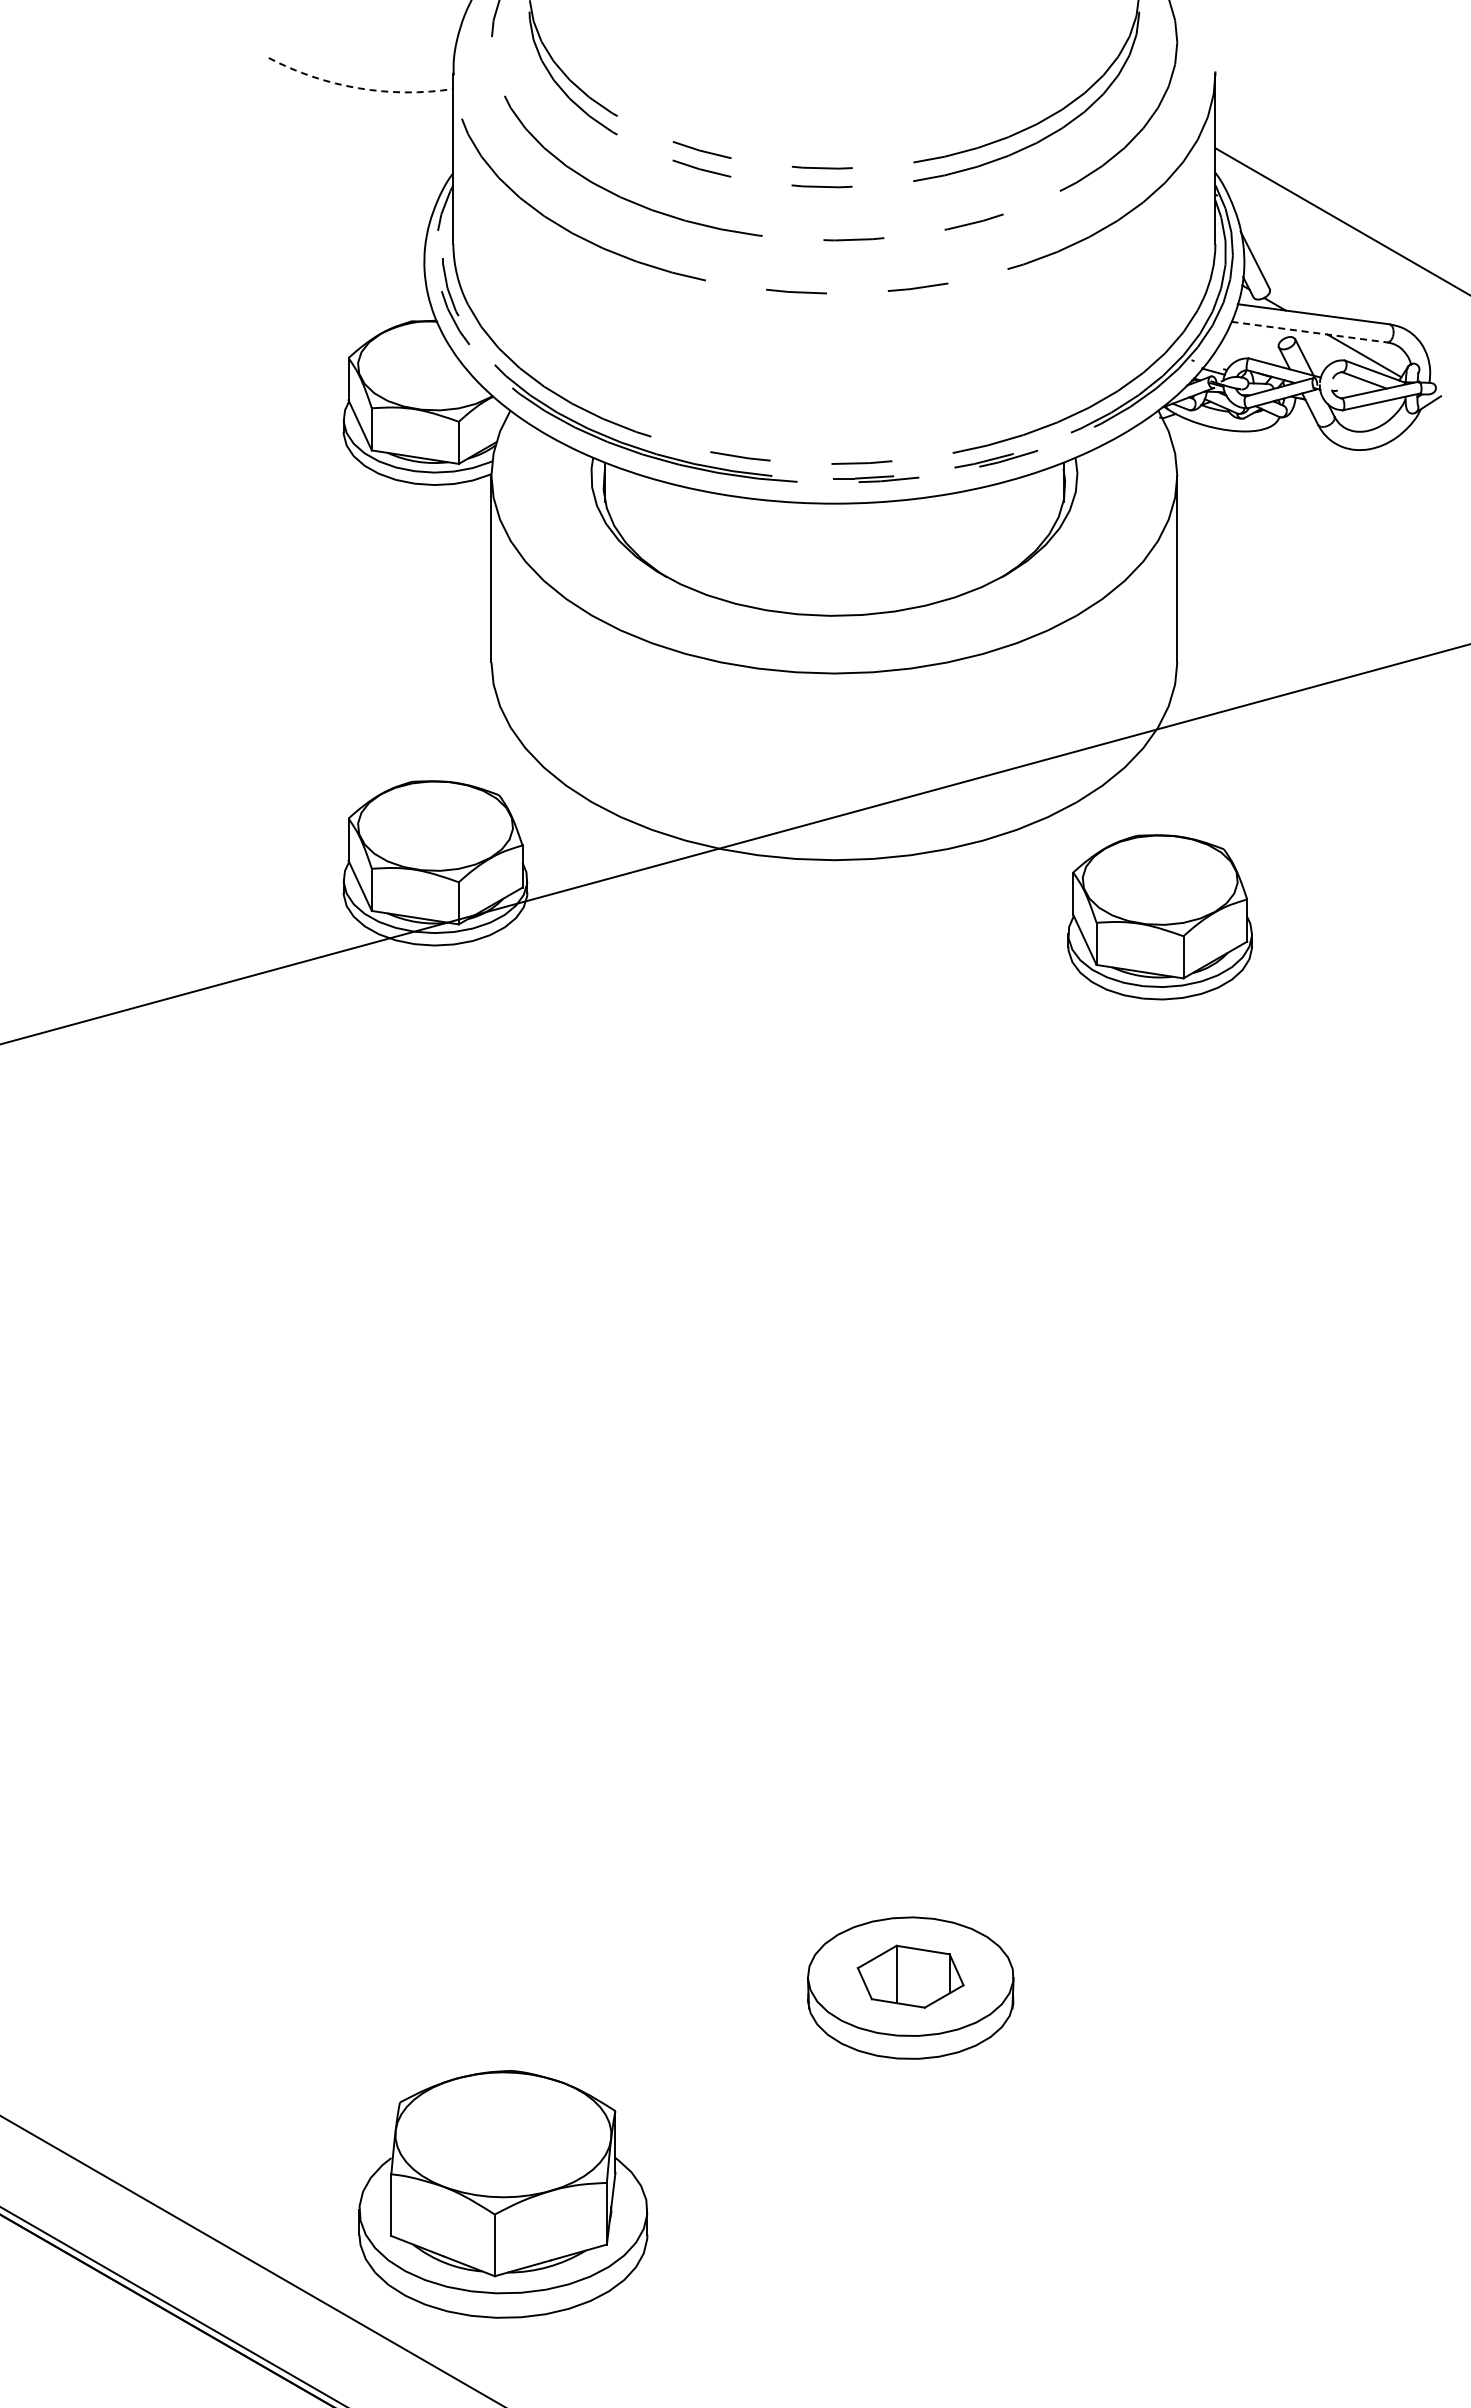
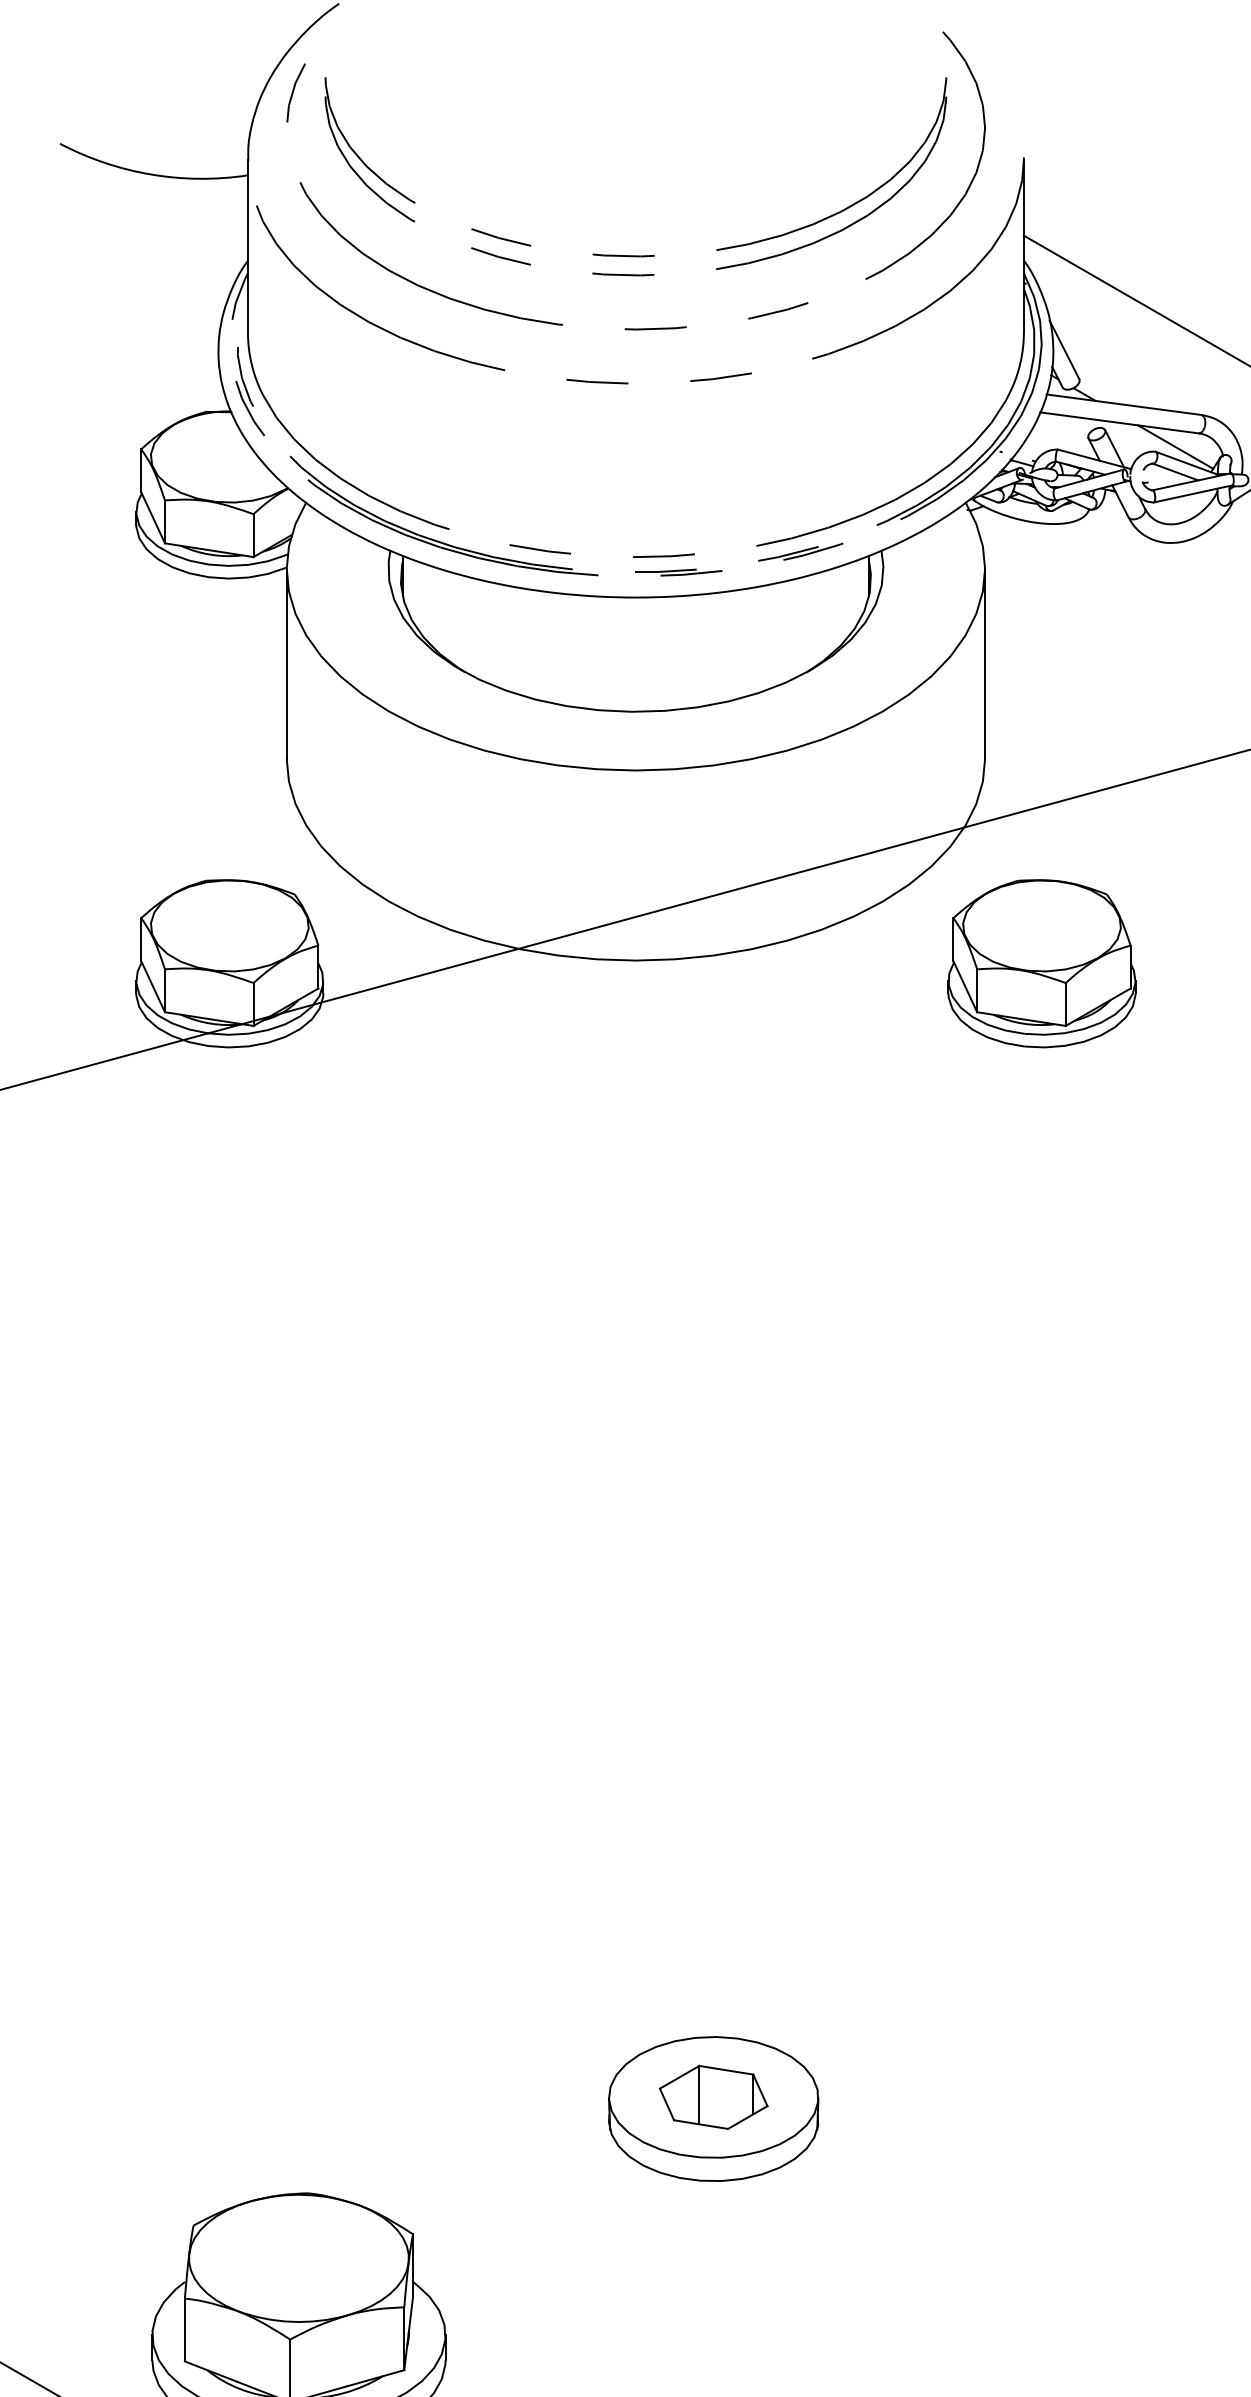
arc: (358, 88) -> (151, 174), dashed -> solid
line: (1309, 332) -> (1119, 423), dashed -> solid
part: (1159, 917) -> (1041, 963), moved

